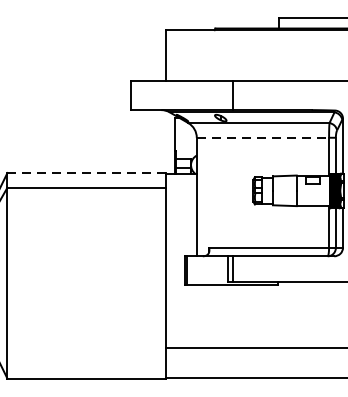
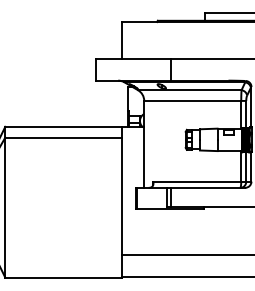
line: (262, 137) -> (192, 100), dashed -> solid
line: (86, 172) -> (63, 126), dashed -> solid

